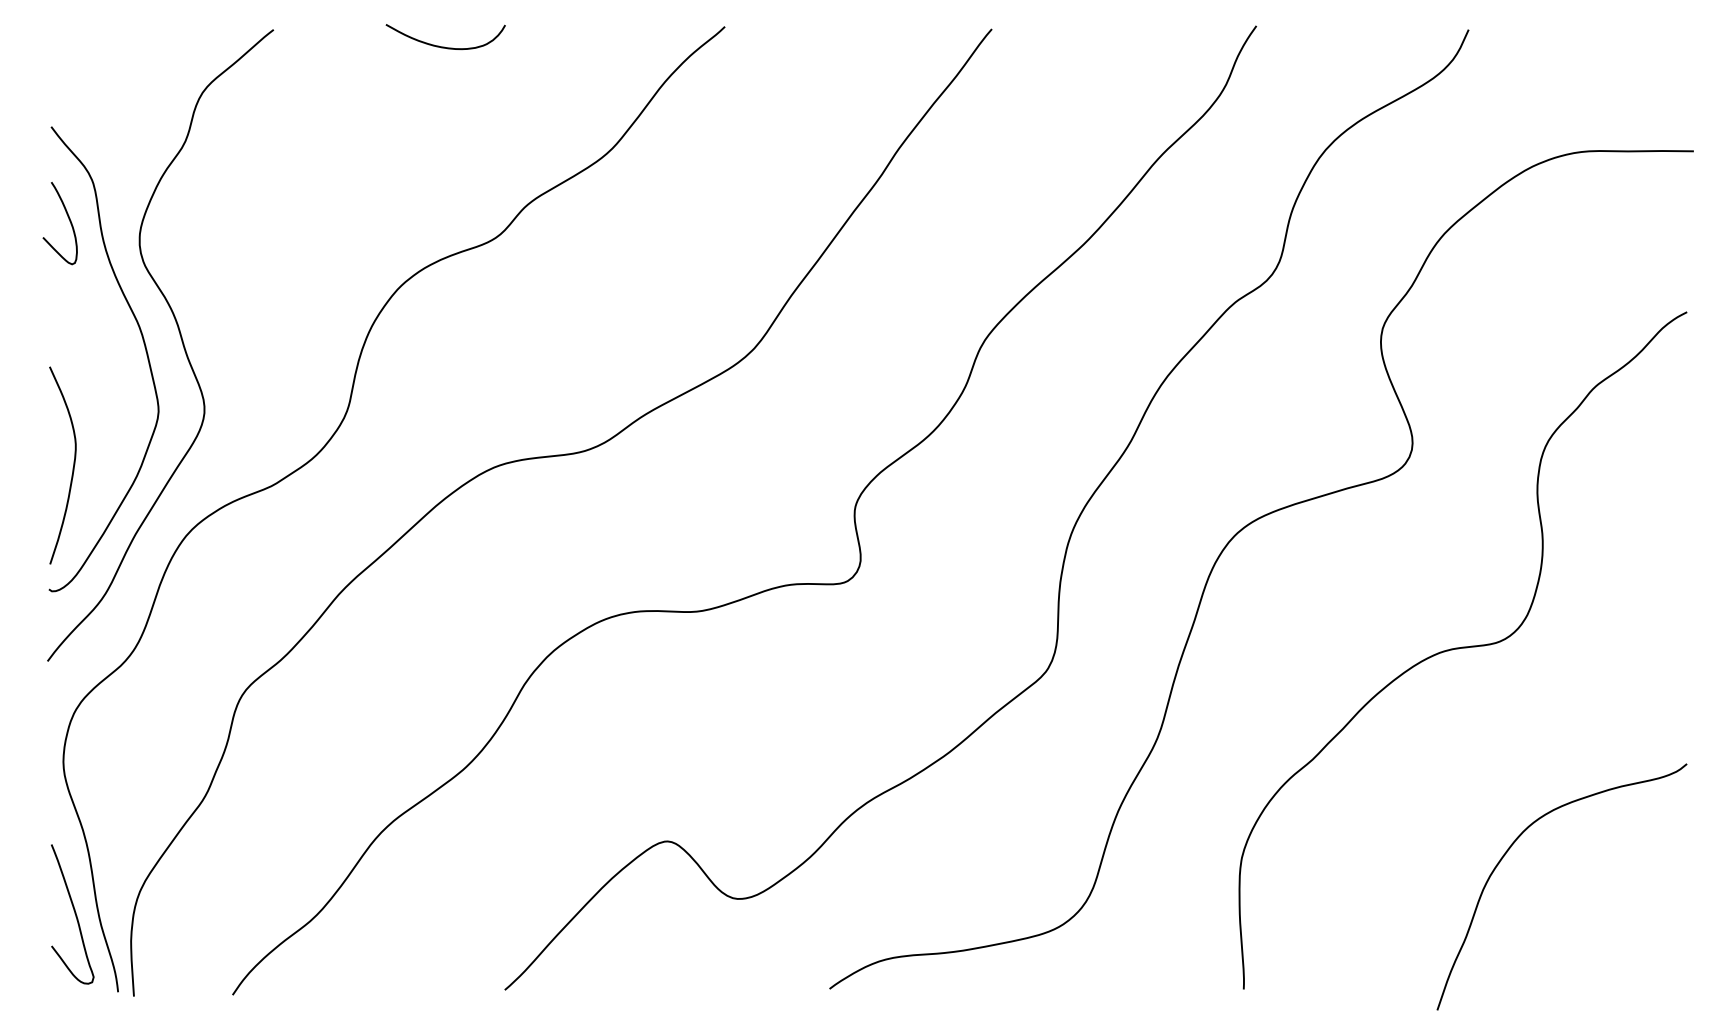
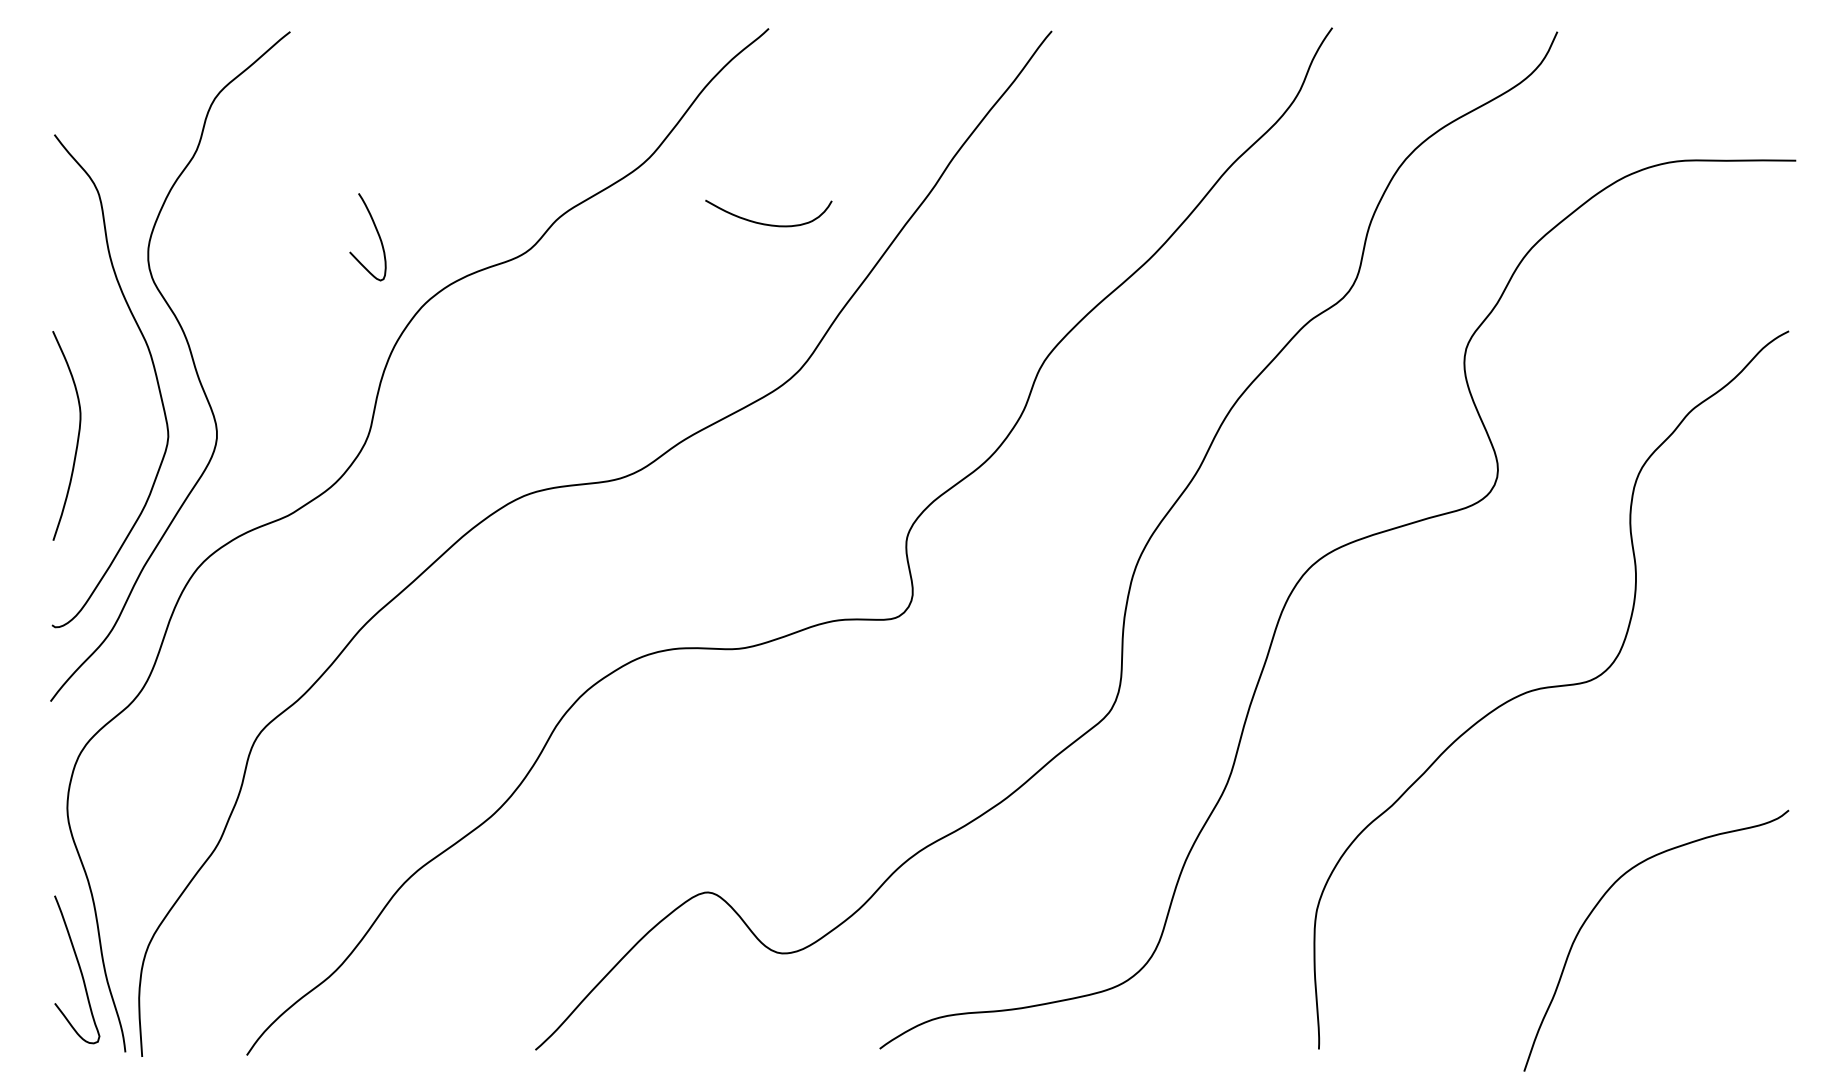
curve: (443, 46) -> (766, 223), moved
curve: (69, 220) -> (377, 234), moved
curve: (72, 465) -> (77, 435), moved

